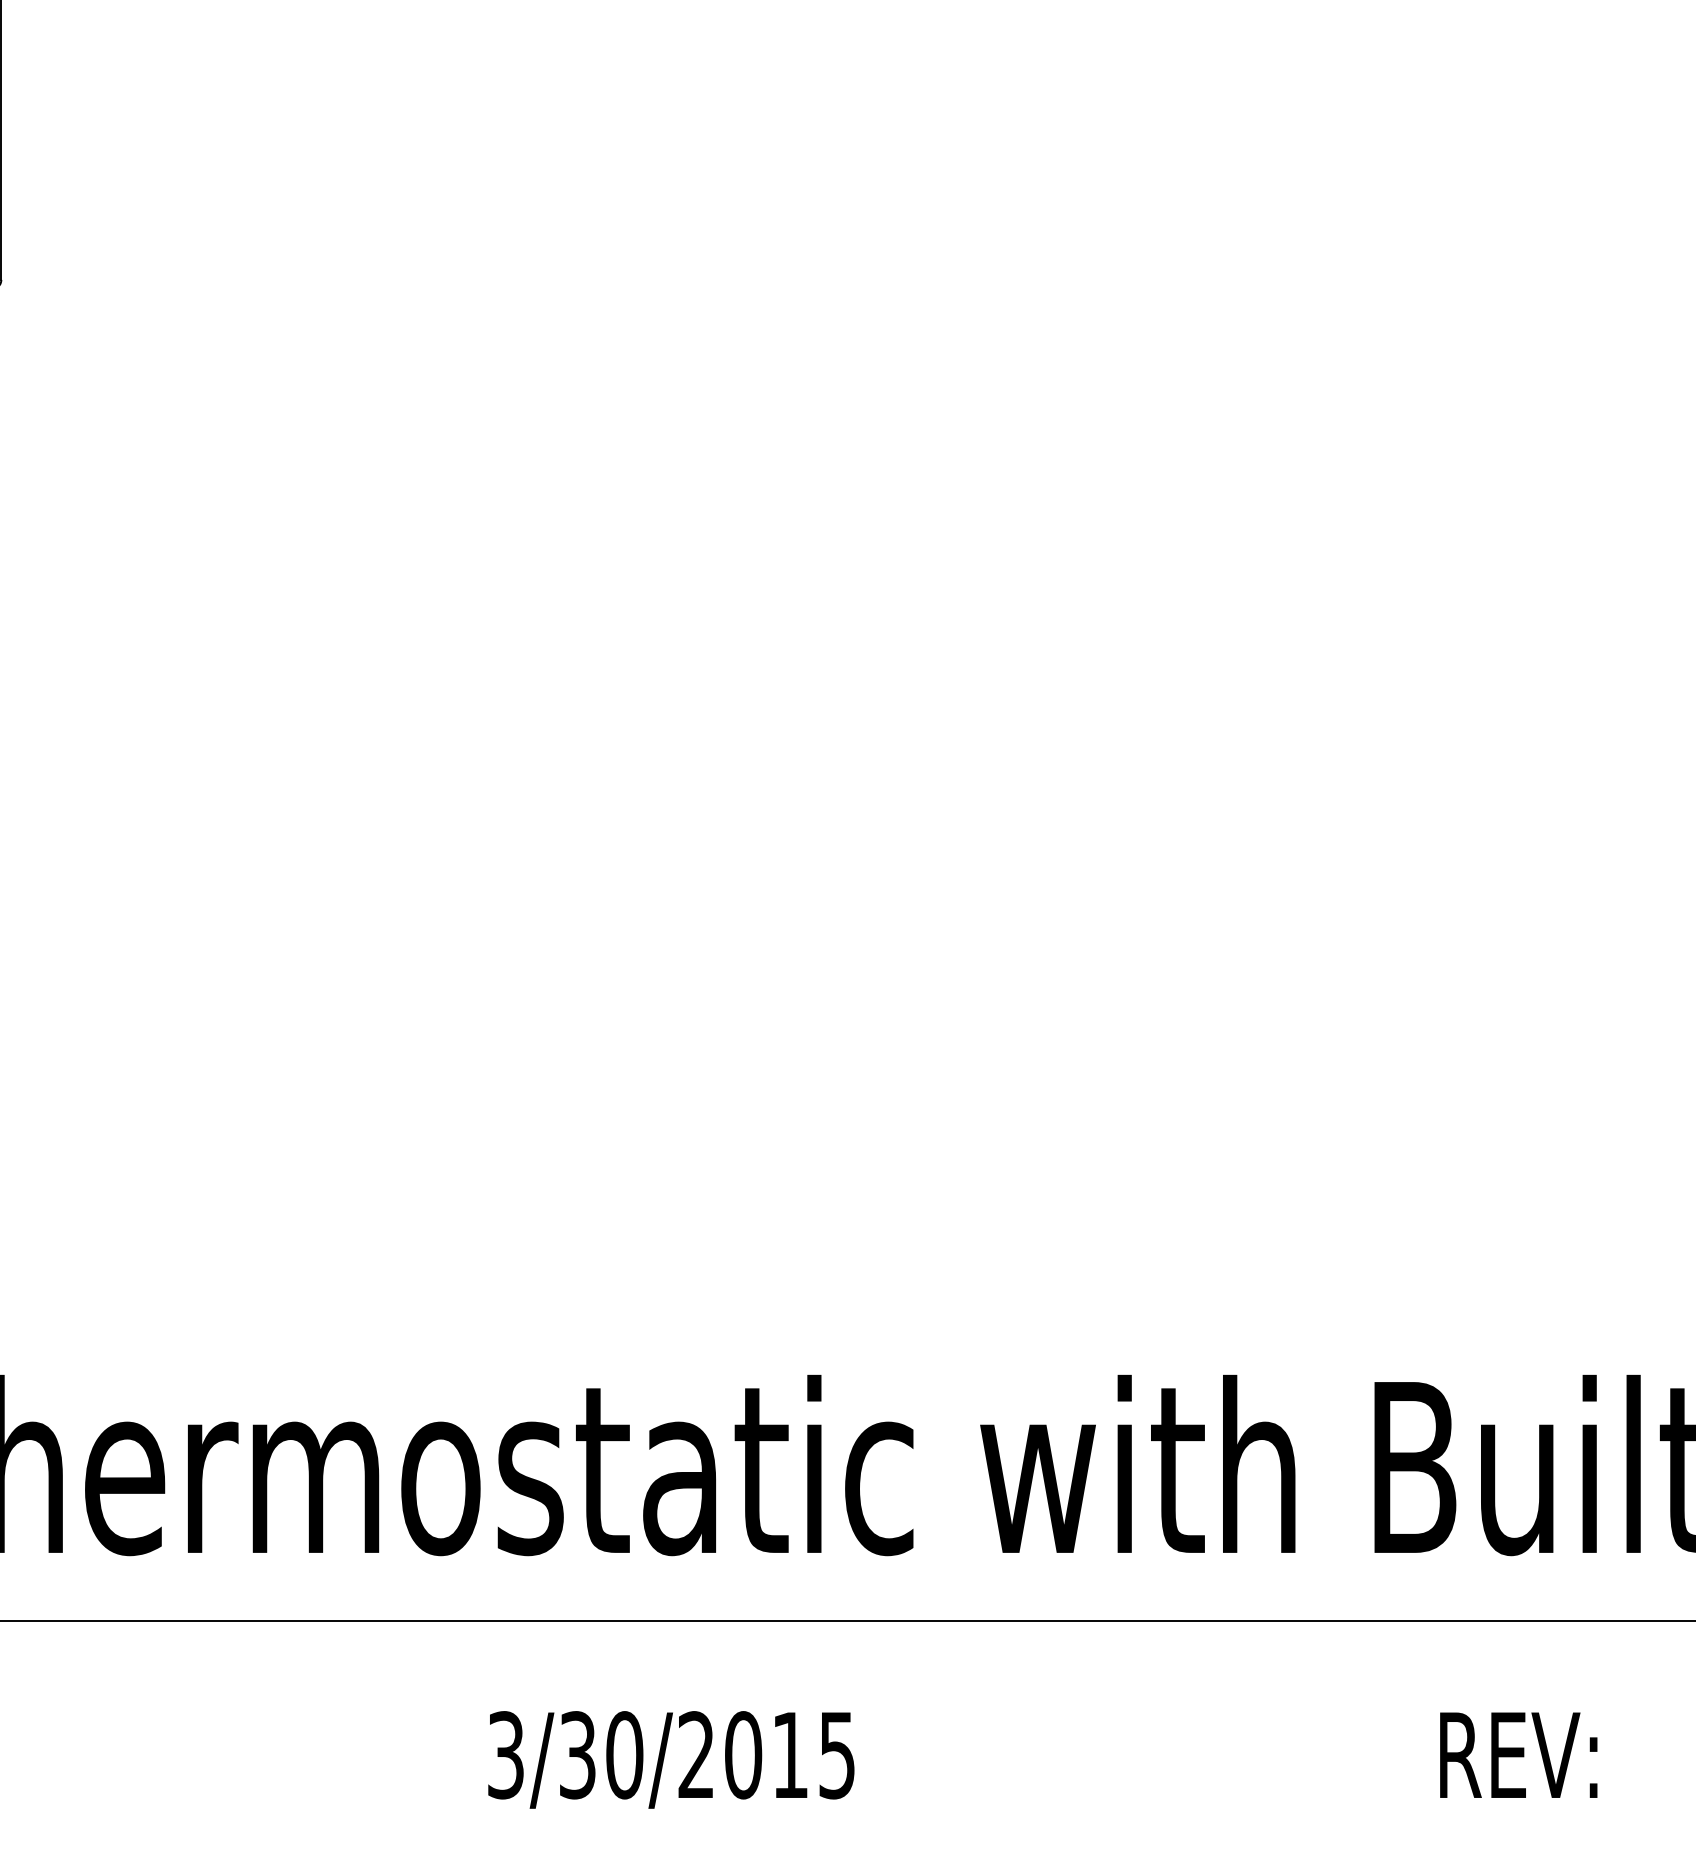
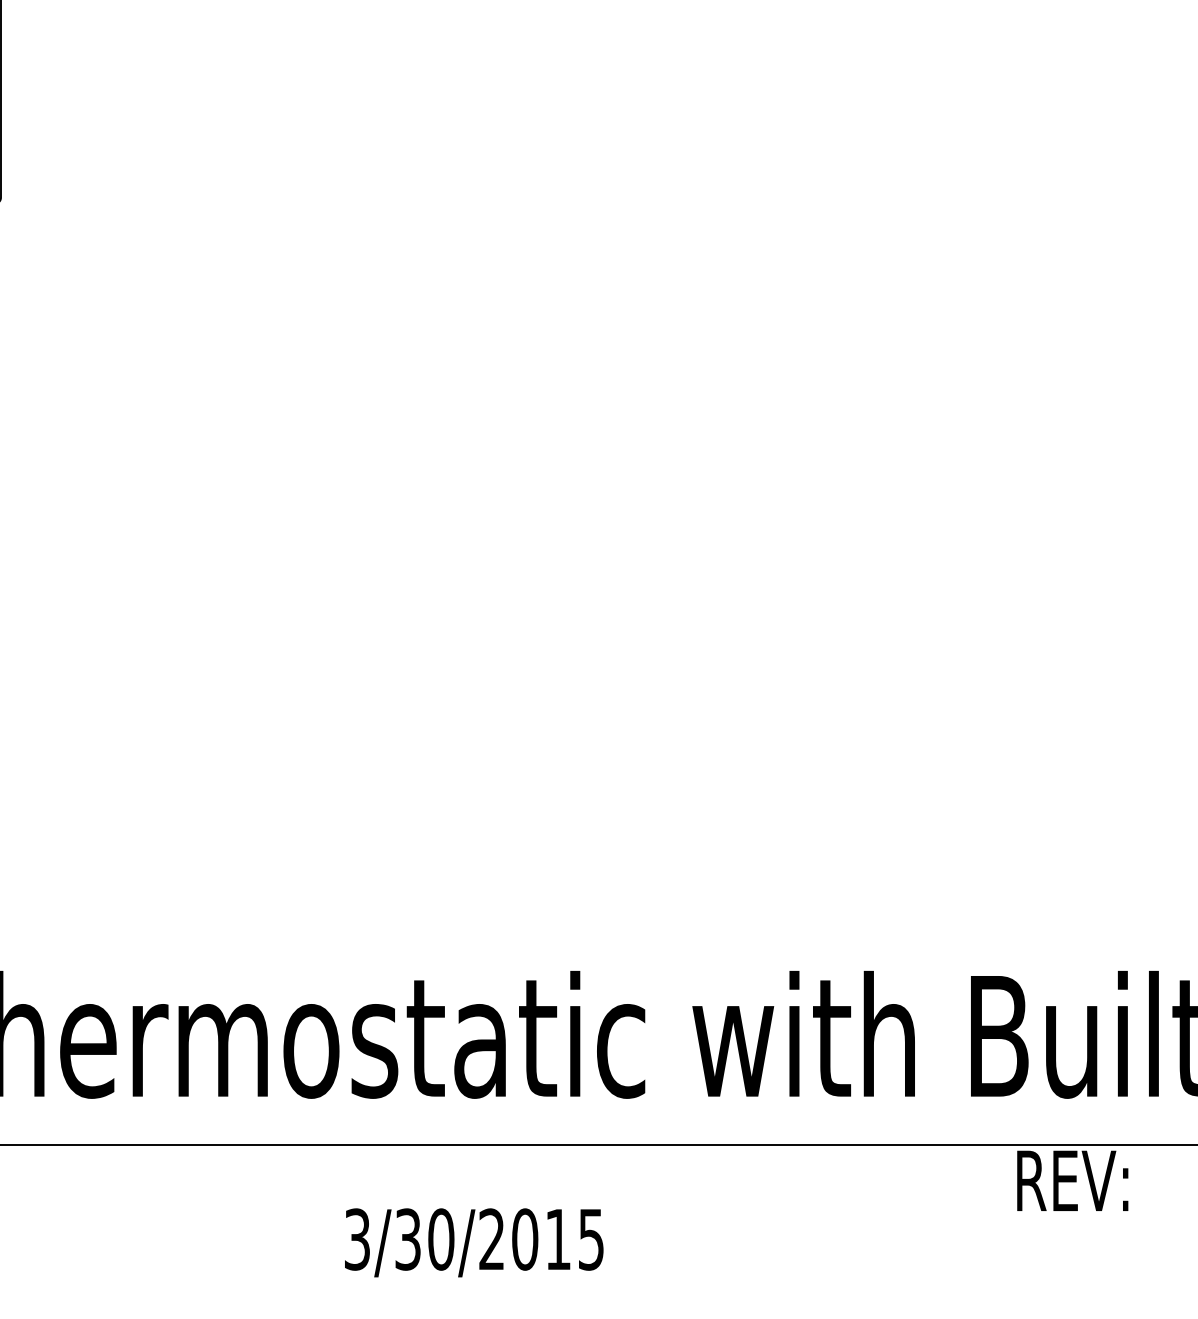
text: (1518, 1754) -> (1072, 1180), moved

